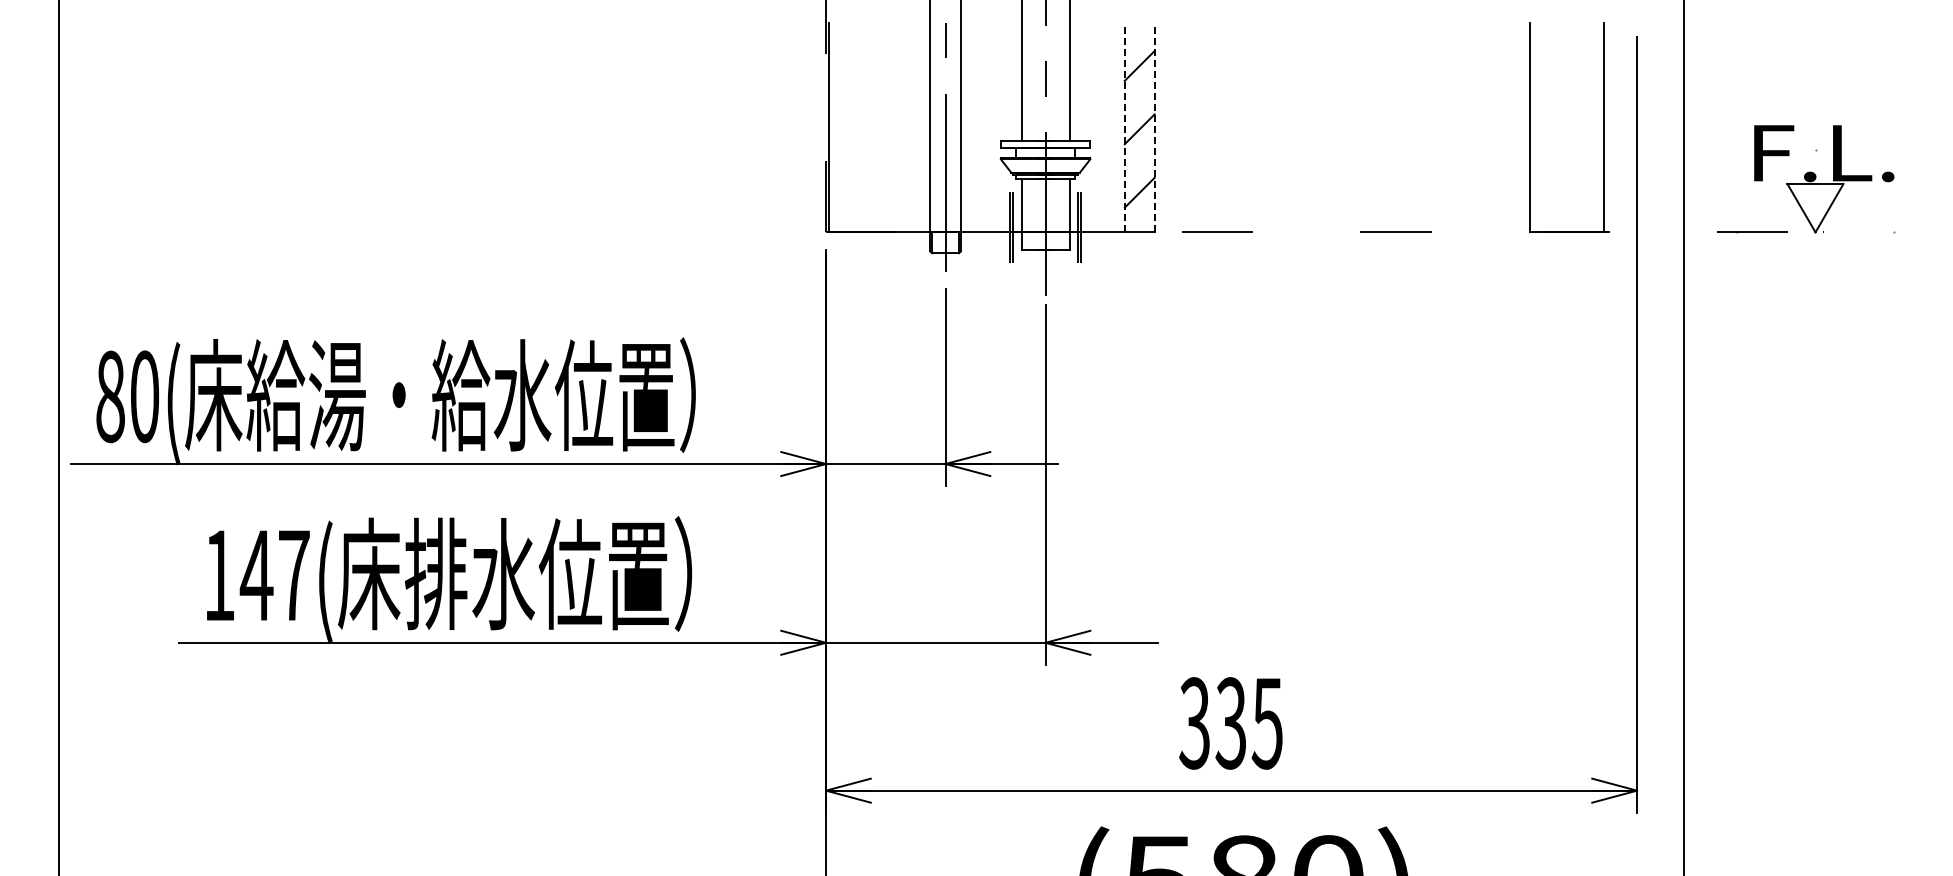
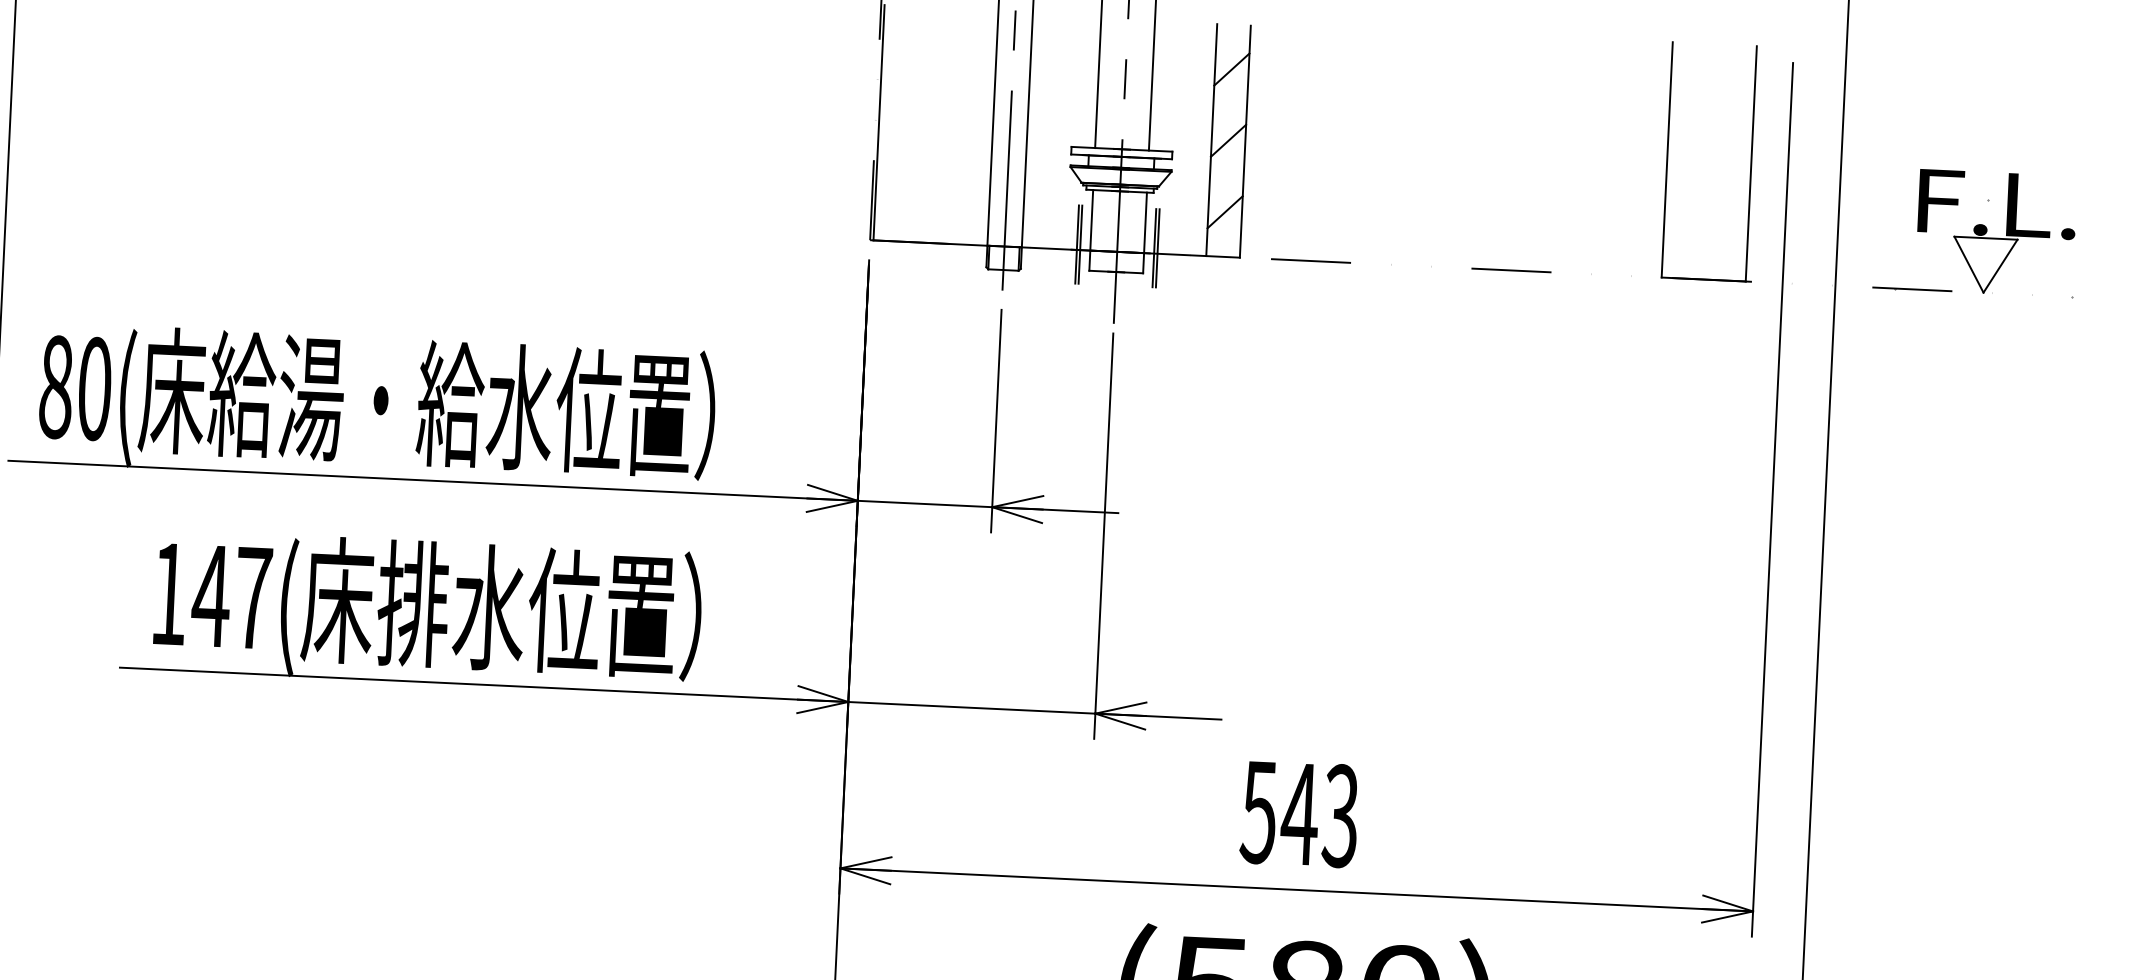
line: (1124, 128) -> (1211, 139), dashed -> solid
line: (1154, 128) -> (1245, 140), dashed -> solid
text: (1230, 723) -> (1299, 814), 335 -> 543

